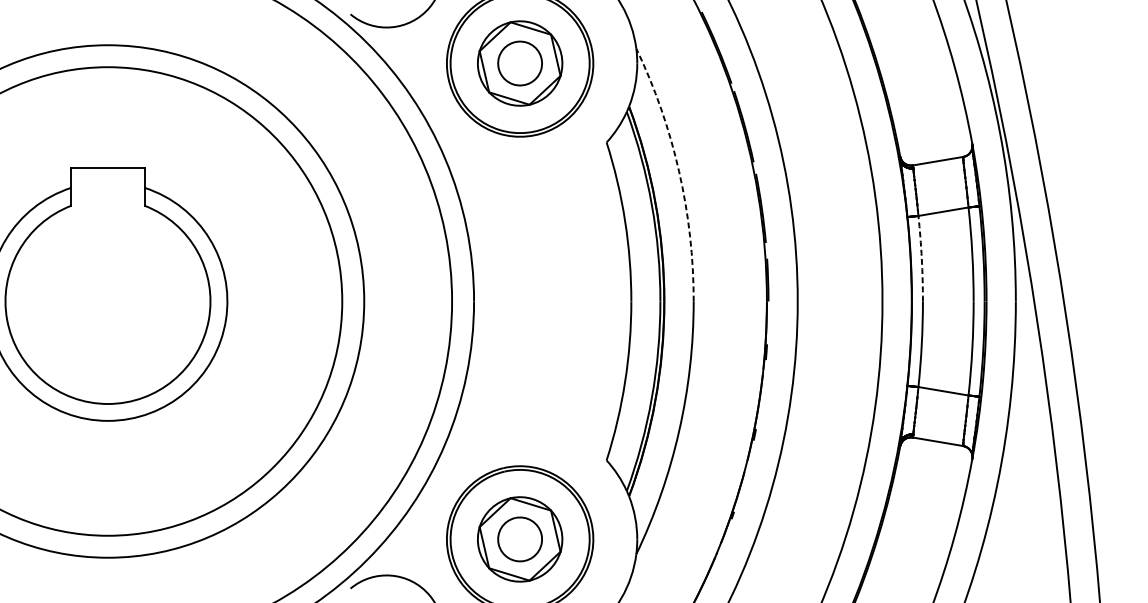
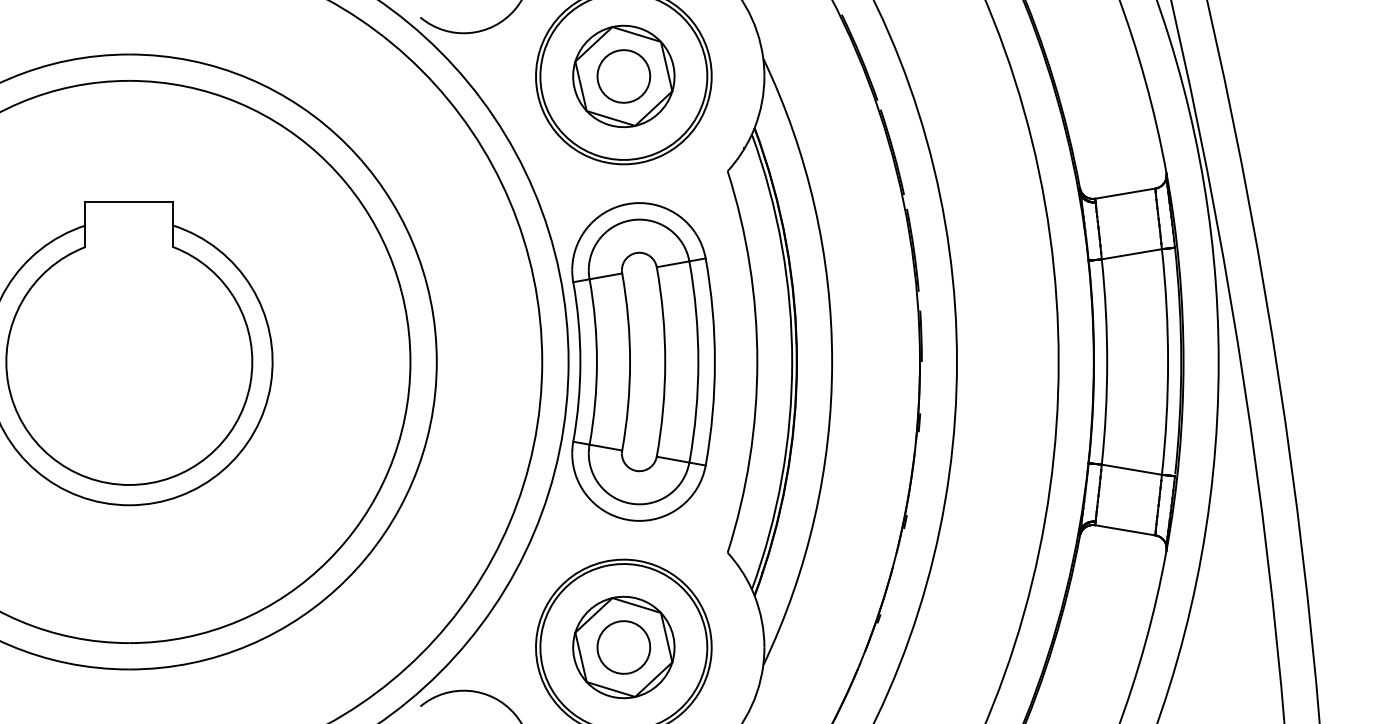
arc: (679, 171) -> (814, 206), dashed -> solid
arc: (921, 258) -> (1105, 310), dashed -> solid
part: (536, 301) -> (643, 361), added

